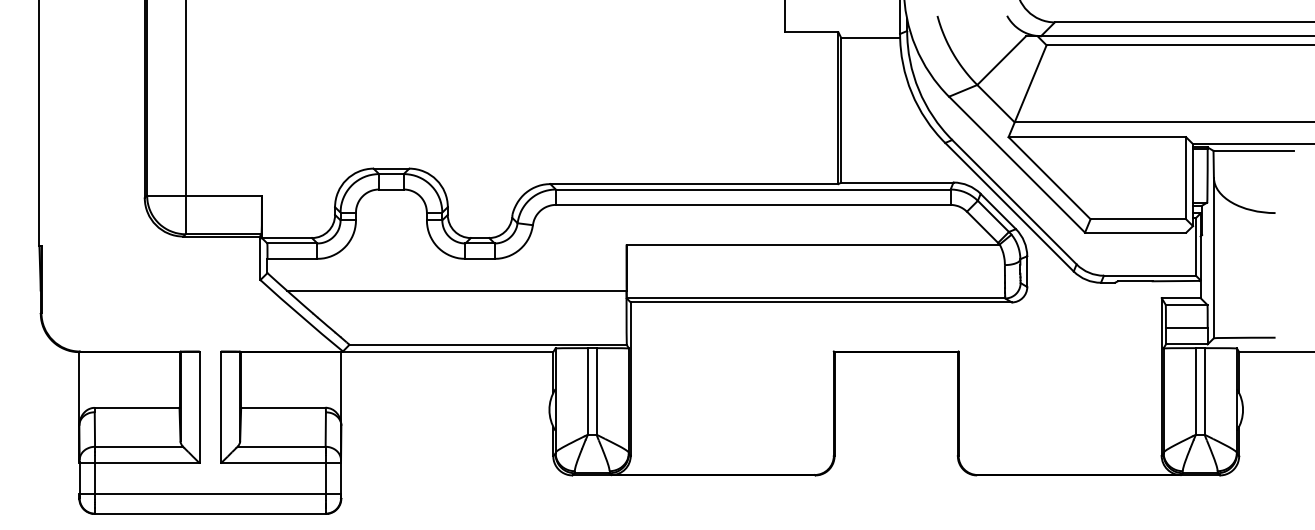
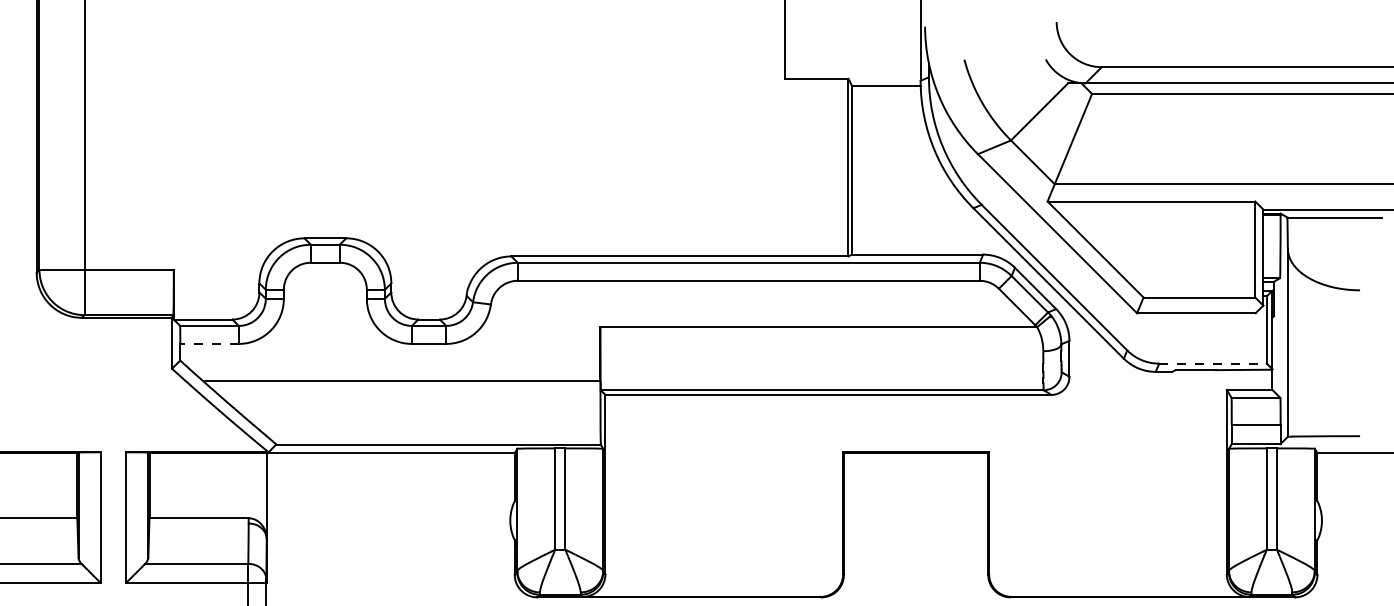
line: (291, 258) -> (208, 343), solid -> dashed
line: (1150, 275) -> (1213, 363), solid -> dashed

